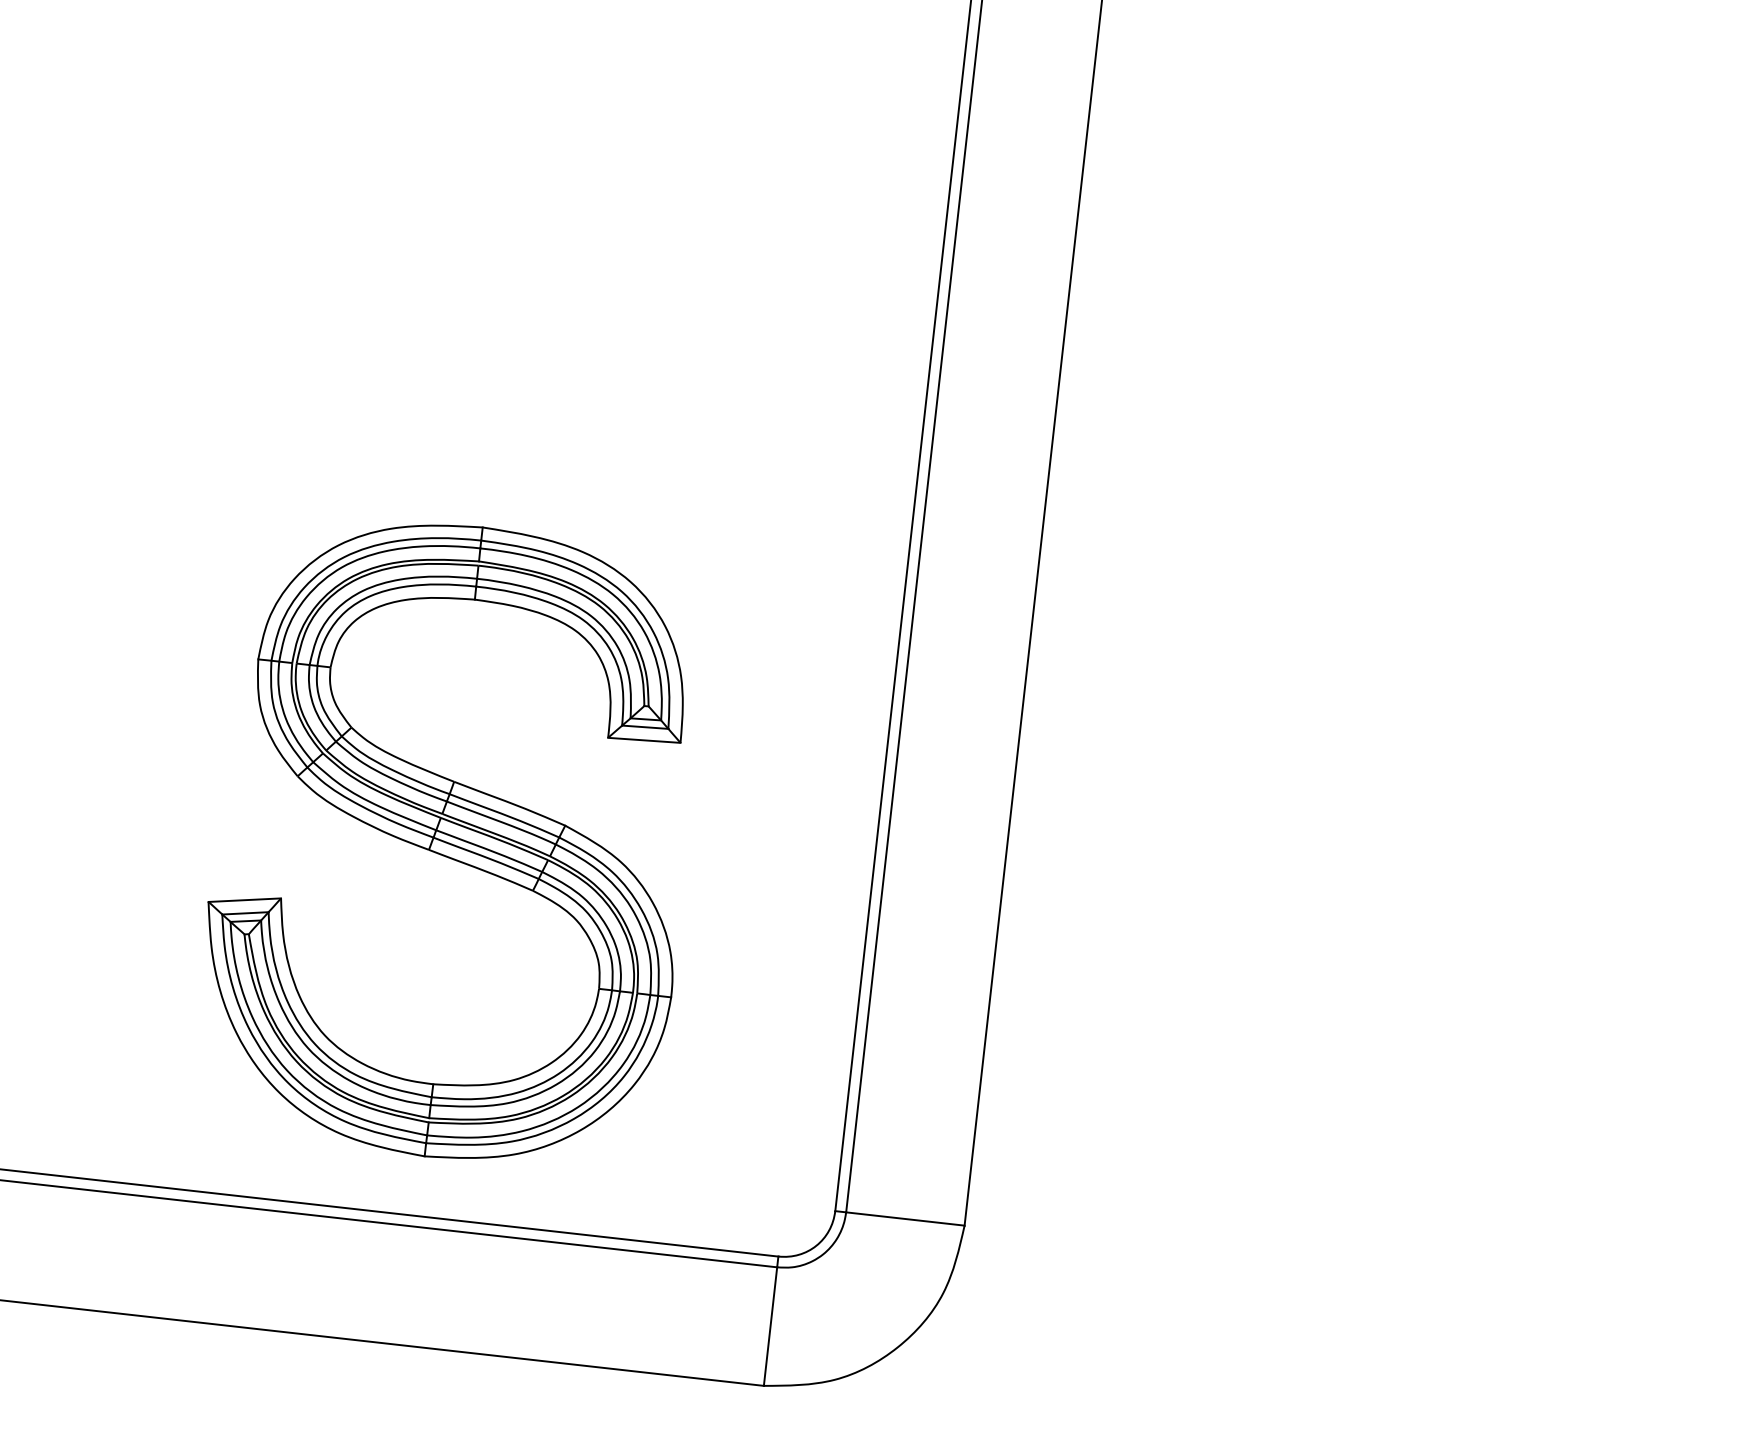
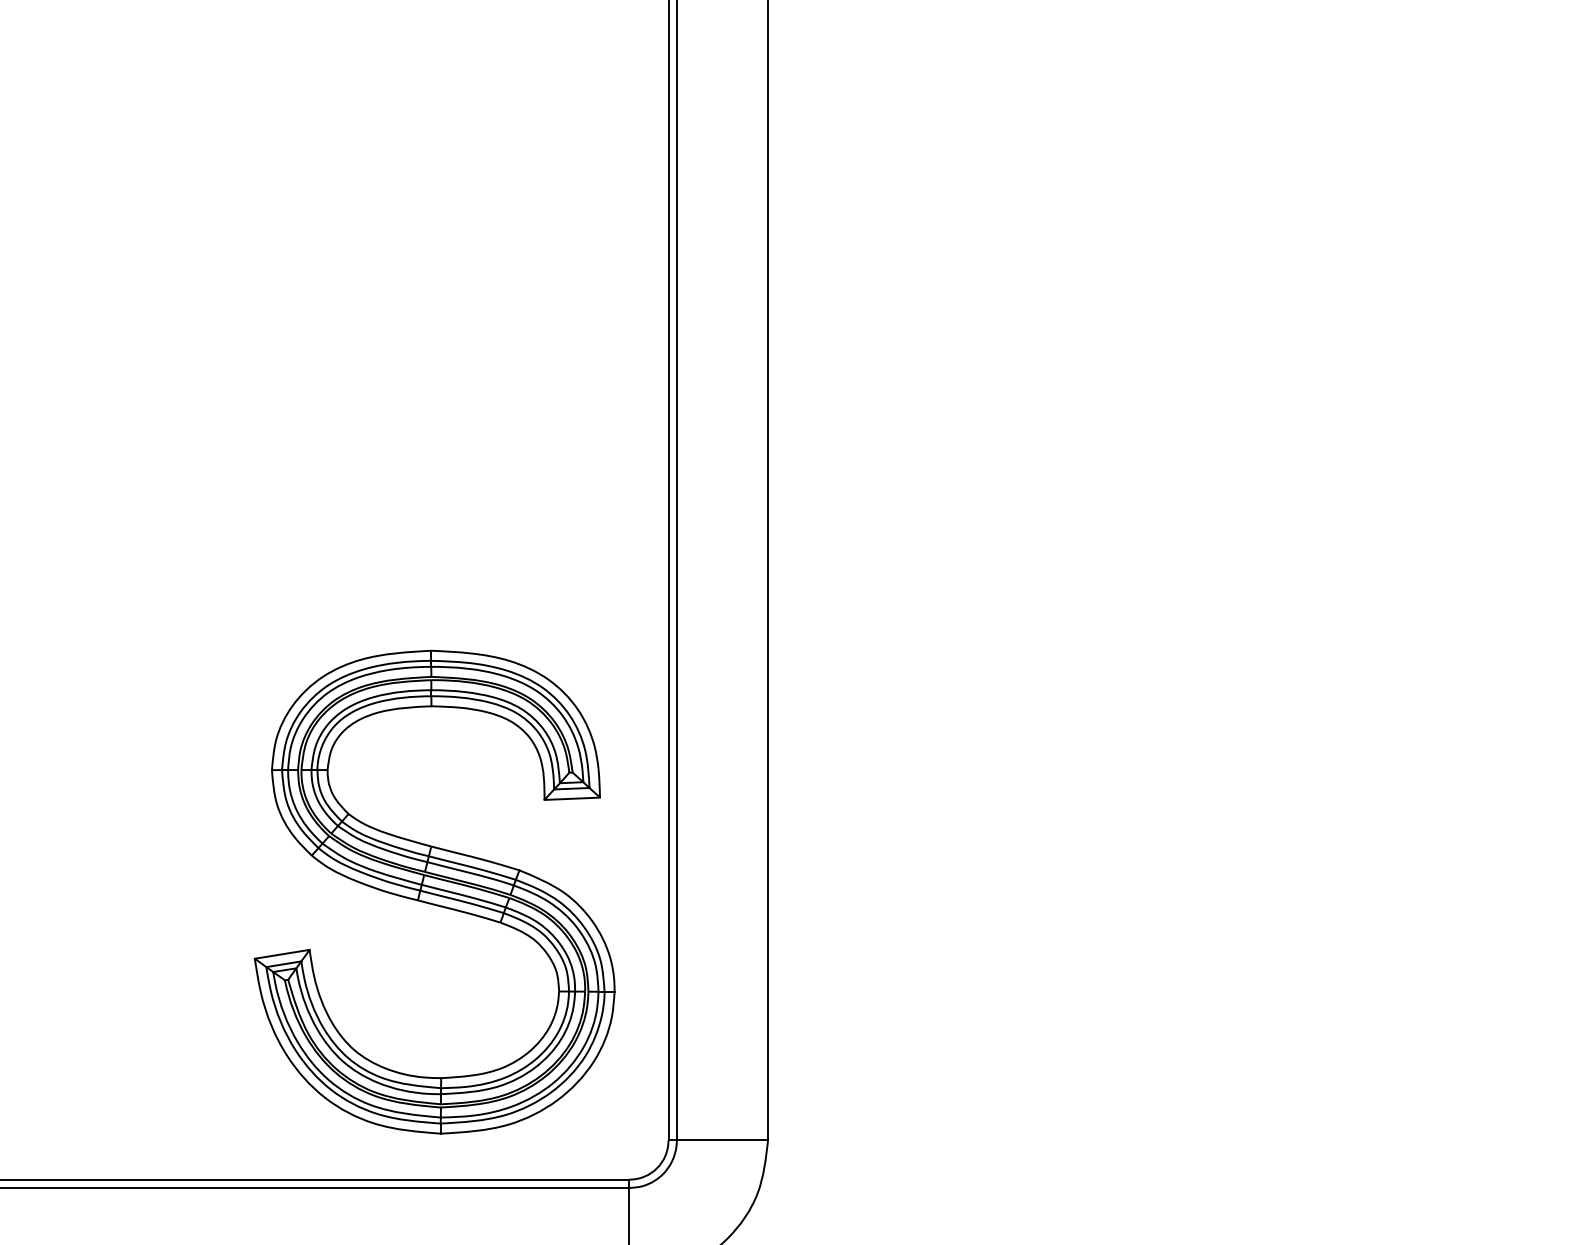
part: (451, 840) -> (434, 891), moved

